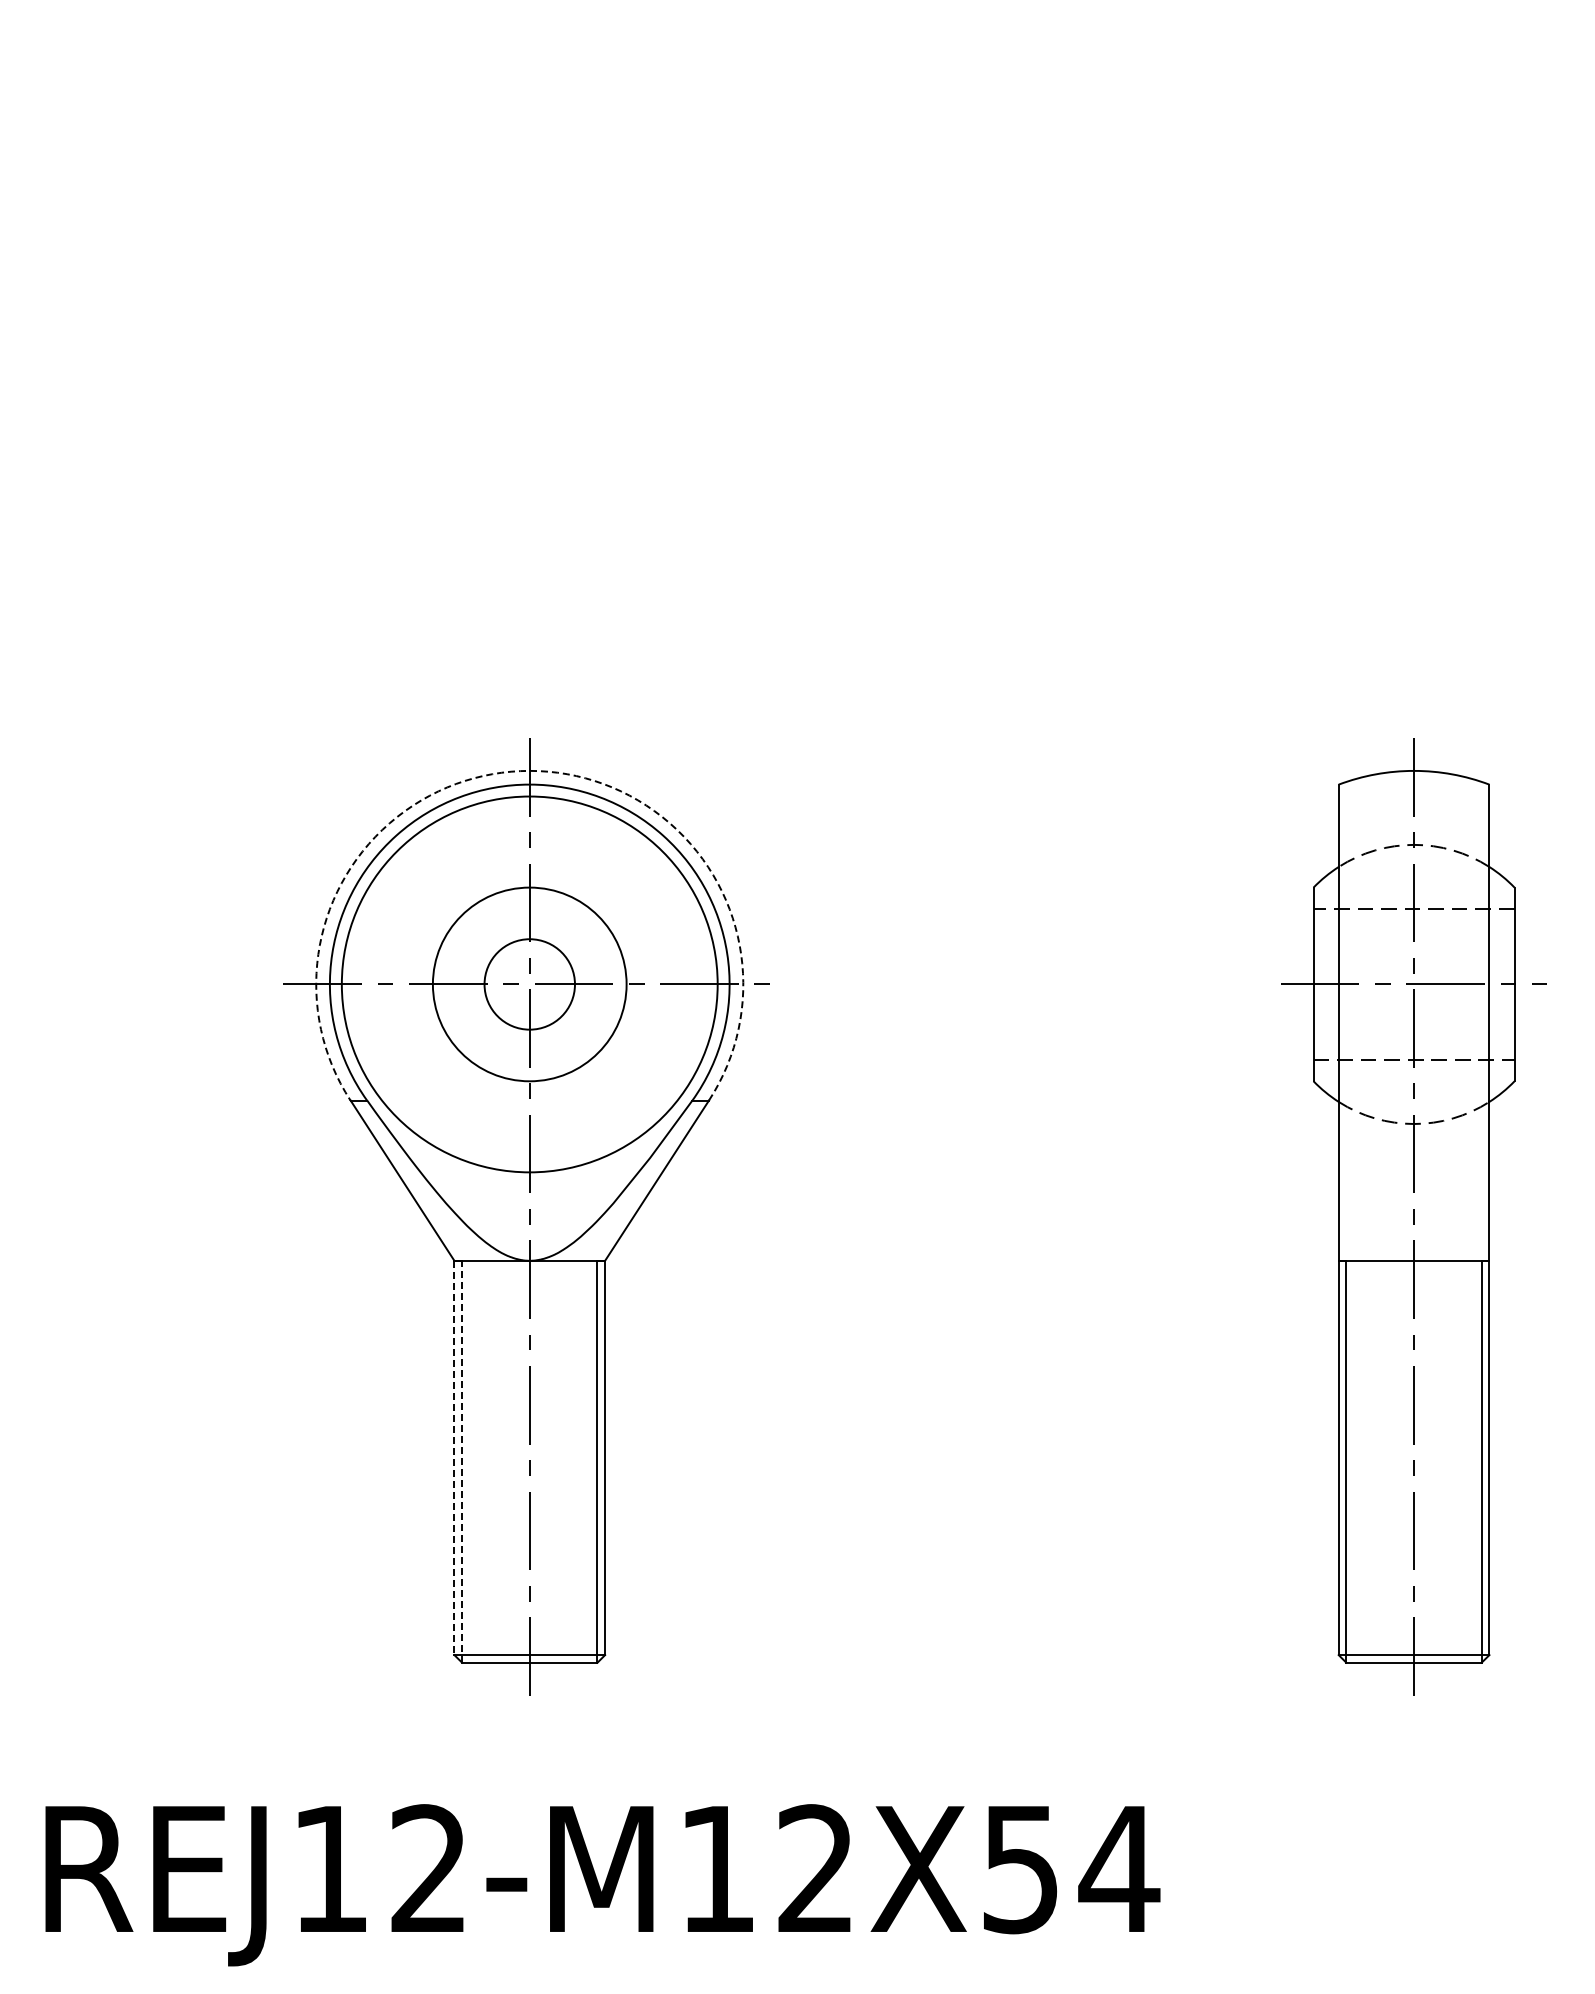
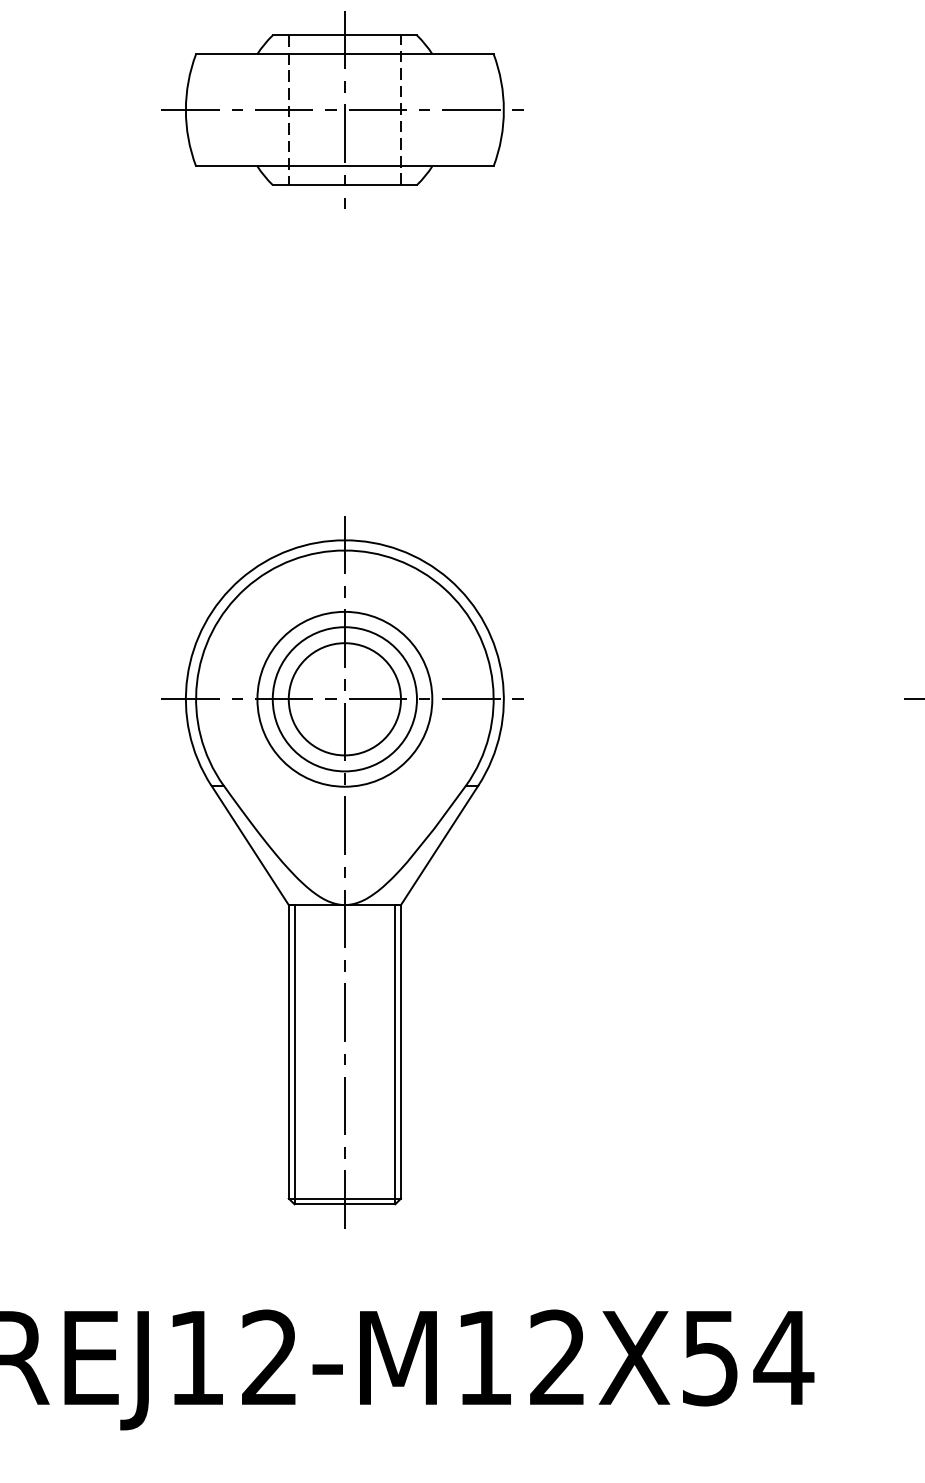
part: (526, 192) -> (342, 109), added
arc: (529, 770) -> (344, 540), dashed -> solid
circle: (529, 984) -> (344, 699), size x0.62
circle: (529, 984) -> (344, 699), size x1.67
line: (454, 1458) -> (288, 1052), dashed -> solid
line: (462, 1461) -> (294, 1054), dashed -> solid

